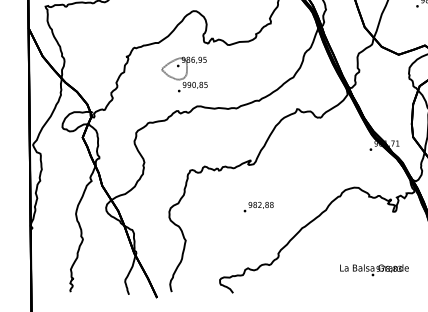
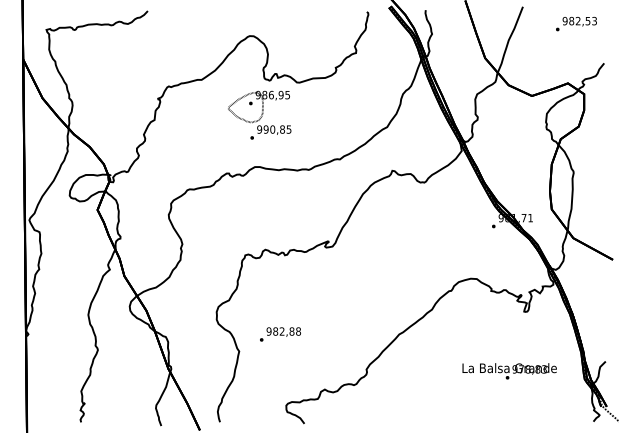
part: (184, 73) -> (259, 114), moved
text: (258, 207) -> (280, 334), moved
text: (374, 270) -> (509, 371), moved

